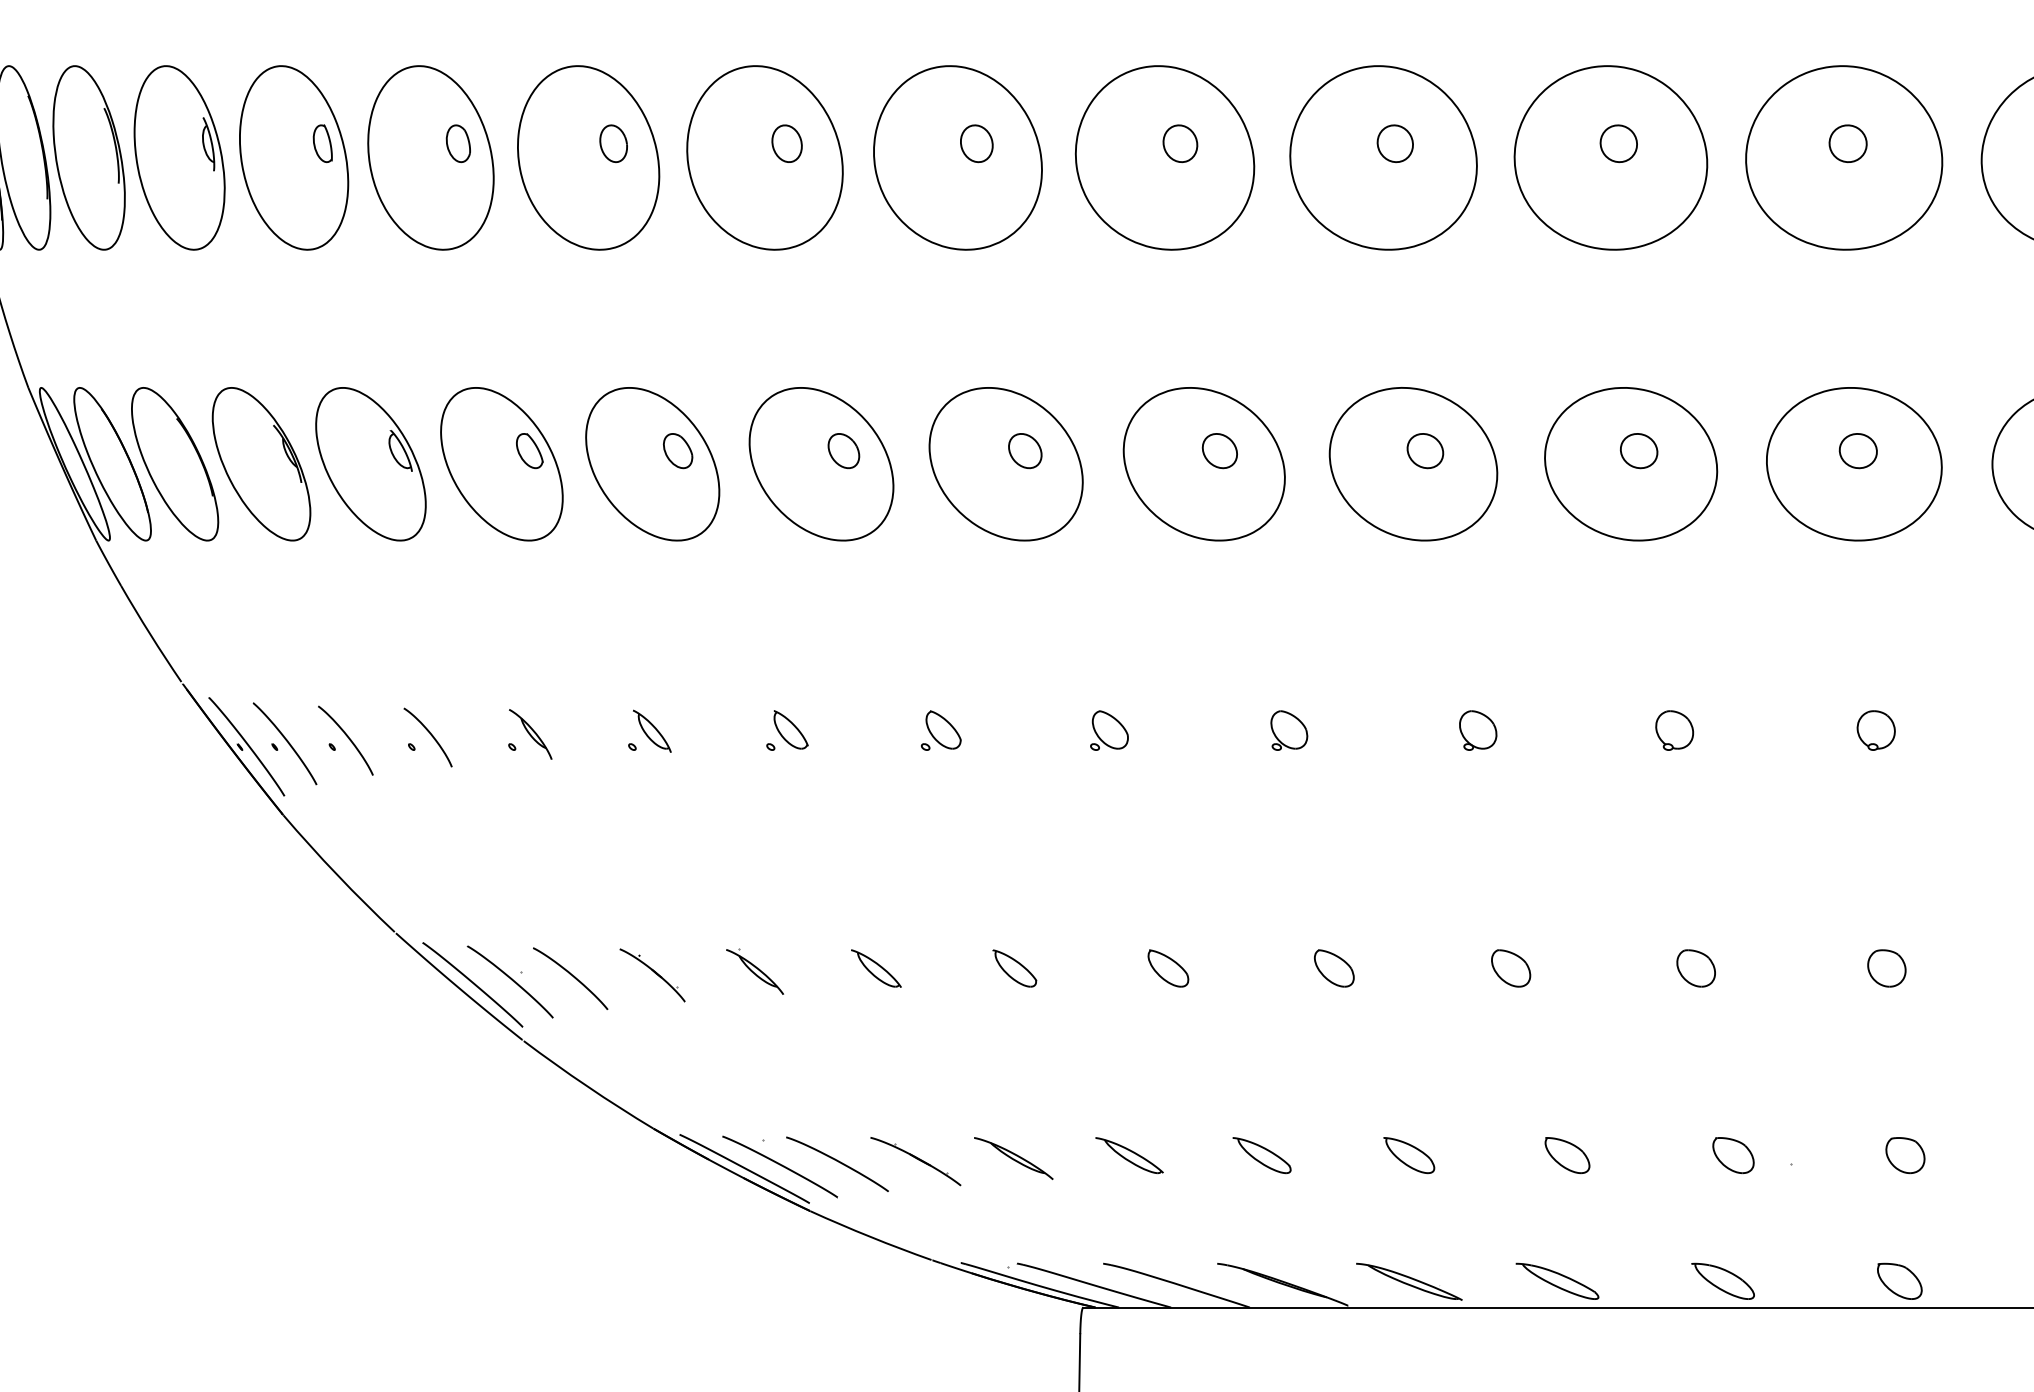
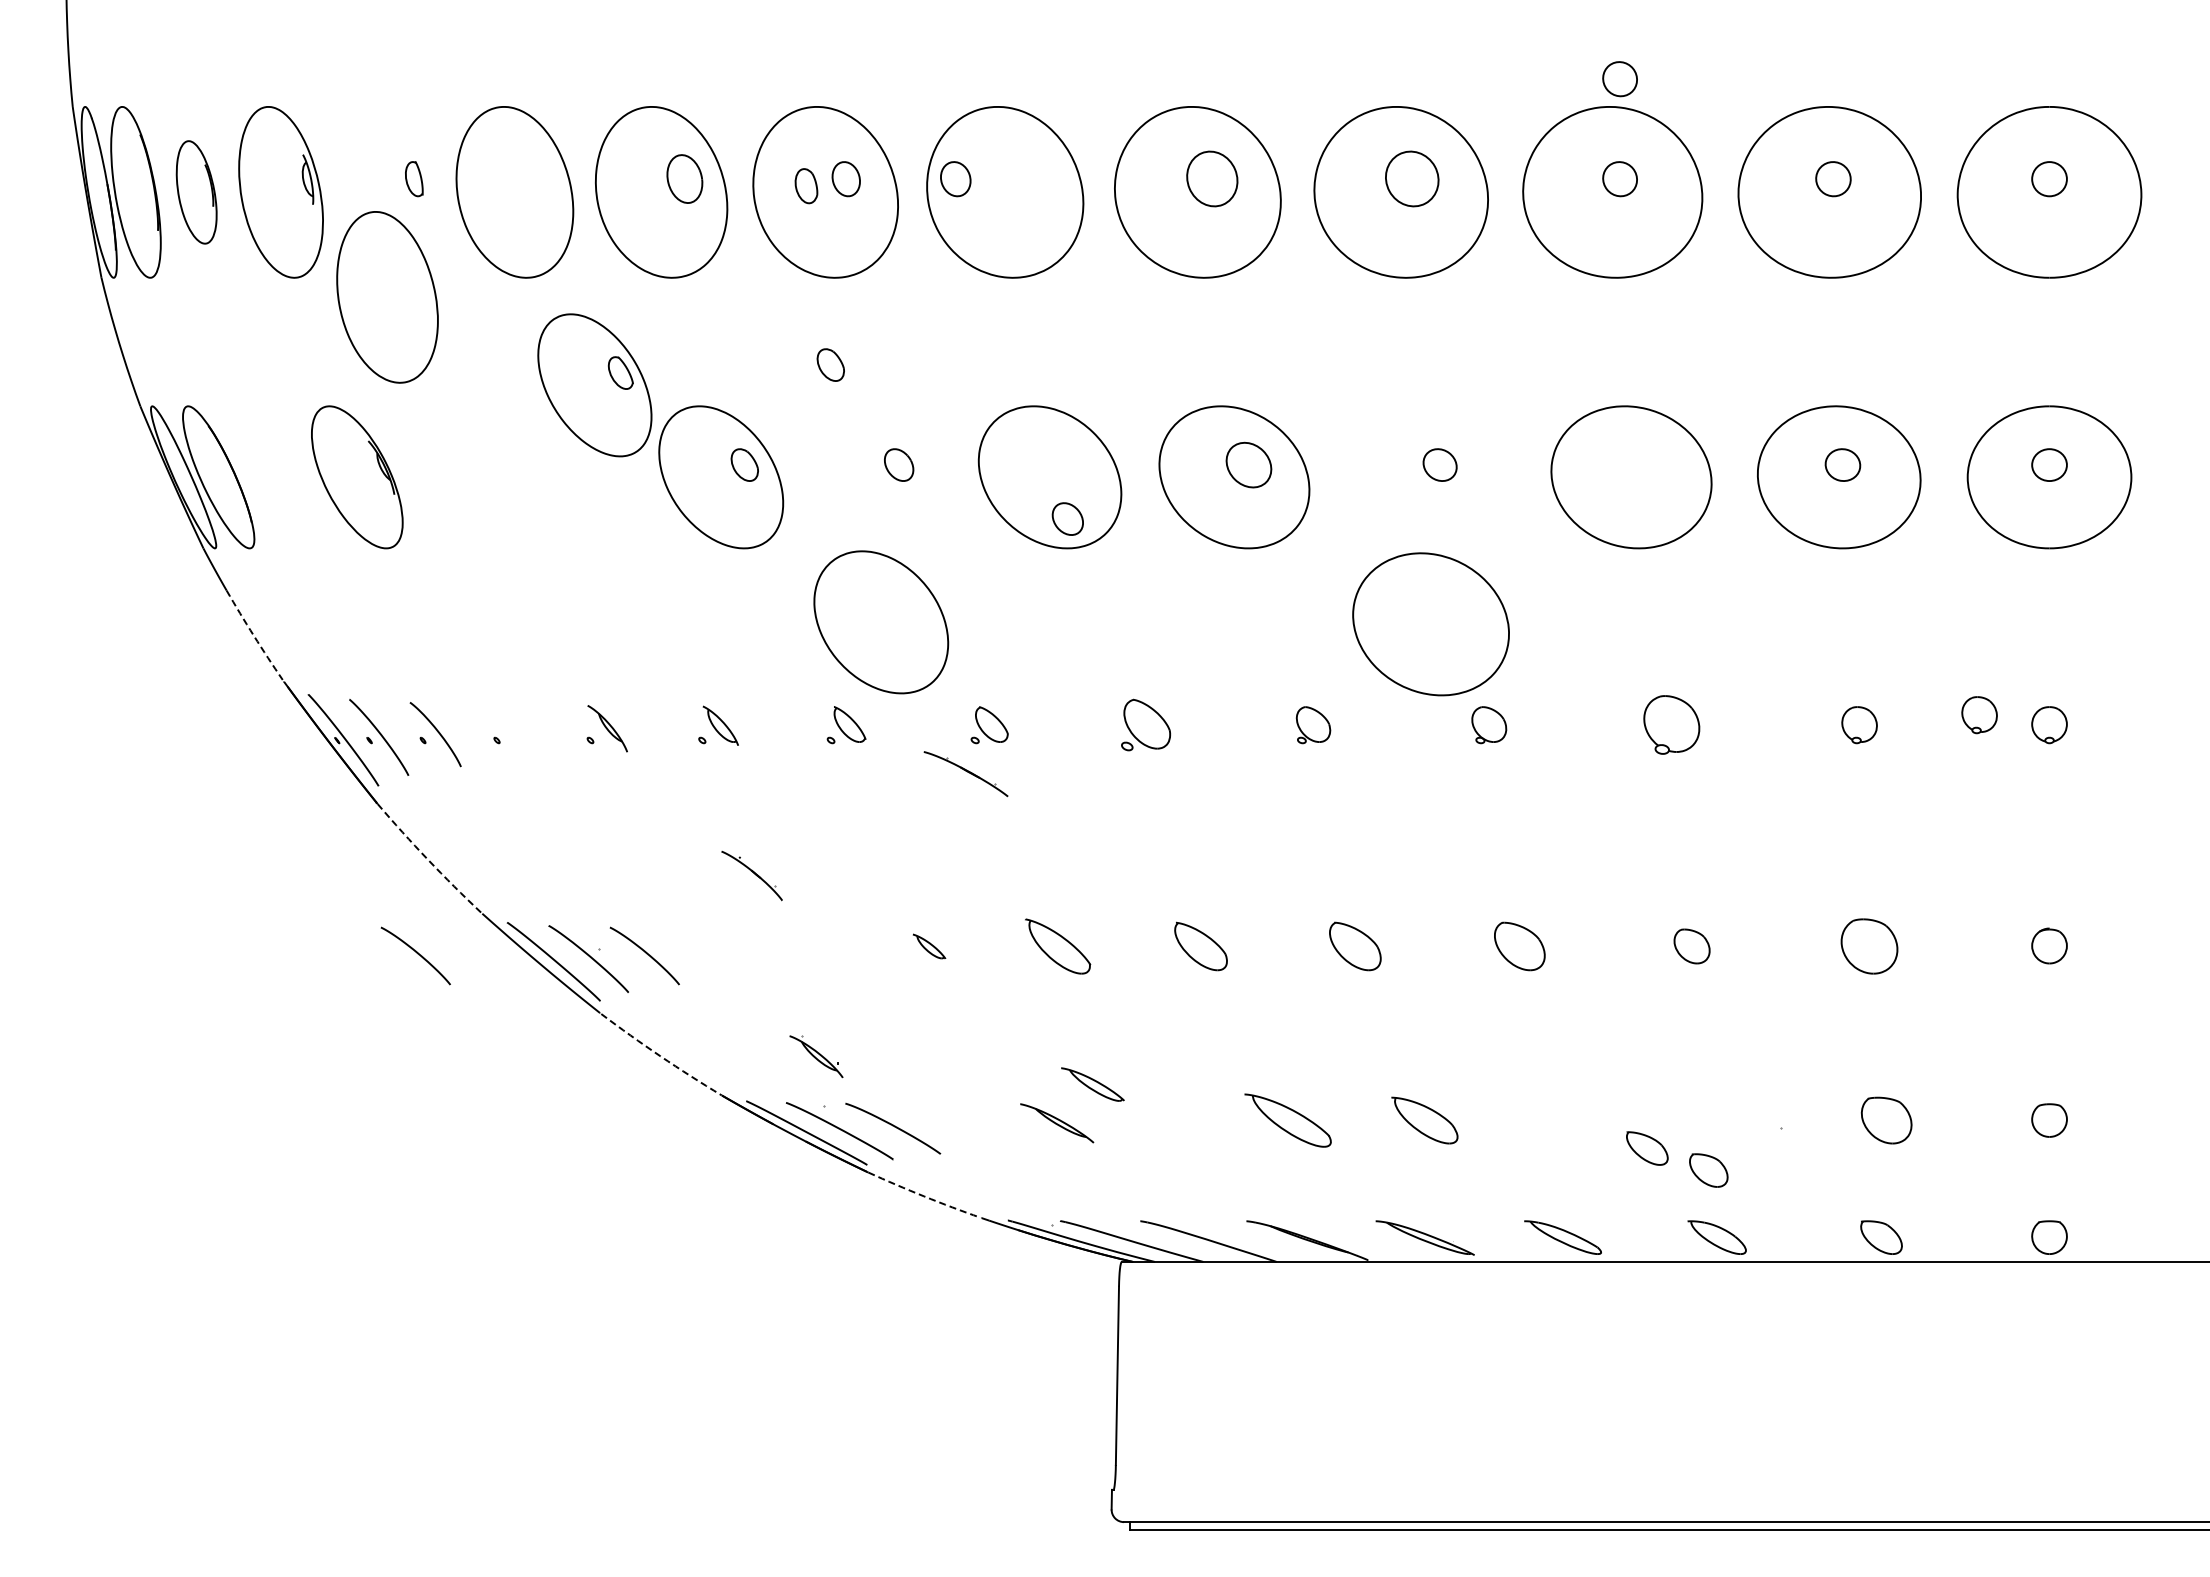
part: (1618, 36) -> (1619, 79), added
part: (458, 144) -> (806, 186), moved
part: (613, 144) -> (684, 179), size x1.4
part: (976, 144) -> (955, 179), moved
part: (1179, 144) -> (1211, 179), size x1.6
part: (1394, 144) -> (1411, 179), size x1.6
part: (88, 158) -> (196, 192), size x0.6
part: (294, 158) -> (387, 297), moved
part: (770, 342) -> (830, 364), added
part: (1024, 450) -> (1067, 518), moved
part: (1219, 450) -> (1248, 464), size x1.4
part: (1638, 450) -> (1638, 464), removed
part: (174, 464) -> (276, 477), removed
part: (370, 464) -> (458, 477), removed
part: (501, 464) -> (594, 385), moved
part: (821, 464) -> (881, 622), moved
part: (1412, 464) -> (1430, 624), moved
arc: (150, 634) -> (253, 635), solid -> dashed
part: (2005, 720) -> (1979, 715), added
part: (1109, 730) -> (1146, 725), size x1.4
part: (1675, 730) -> (1672, 725), size x1.6
curve: (430, 735) -> (514, 729), removed
arc: (337, 874) -> (427, 859), solid -> dashed
part: (876, 968) -> (929, 946), size x0.7
part: (1014, 968) -> (1057, 946), size x1.6
part: (1167, 968) -> (1200, 946), size x1.4
part: (1334, 968) -> (1355, 946), size x1.4
part: (1510, 968) -> (1519, 946), size x1.4
part: (1886, 968) -> (1869, 946), size x1.6
part: (755, 971) -> (816, 1056), moved
part: (651, 974) -> (751, 875), moved
curve: (325, 976) -> (416, 953), added
arc: (587, 1086) -> (660, 1056), solid -> dashed
part: (1129, 1155) -> (1092, 1084), moved
part: (1261, 1155) -> (1287, 1120), size x1.6
part: (1409, 1155) -> (1425, 1120), size x1.4
part: (1567, 1155) -> (1647, 1148), moved
part: (1733, 1155) -> (1708, 1170), moved
part: (1905, 1155) -> (1886, 1120), size x1.4
part: (915, 1161) -> (965, 774), moved
arc: (871, 1237) -> (924, 1196), solid -> dashed

